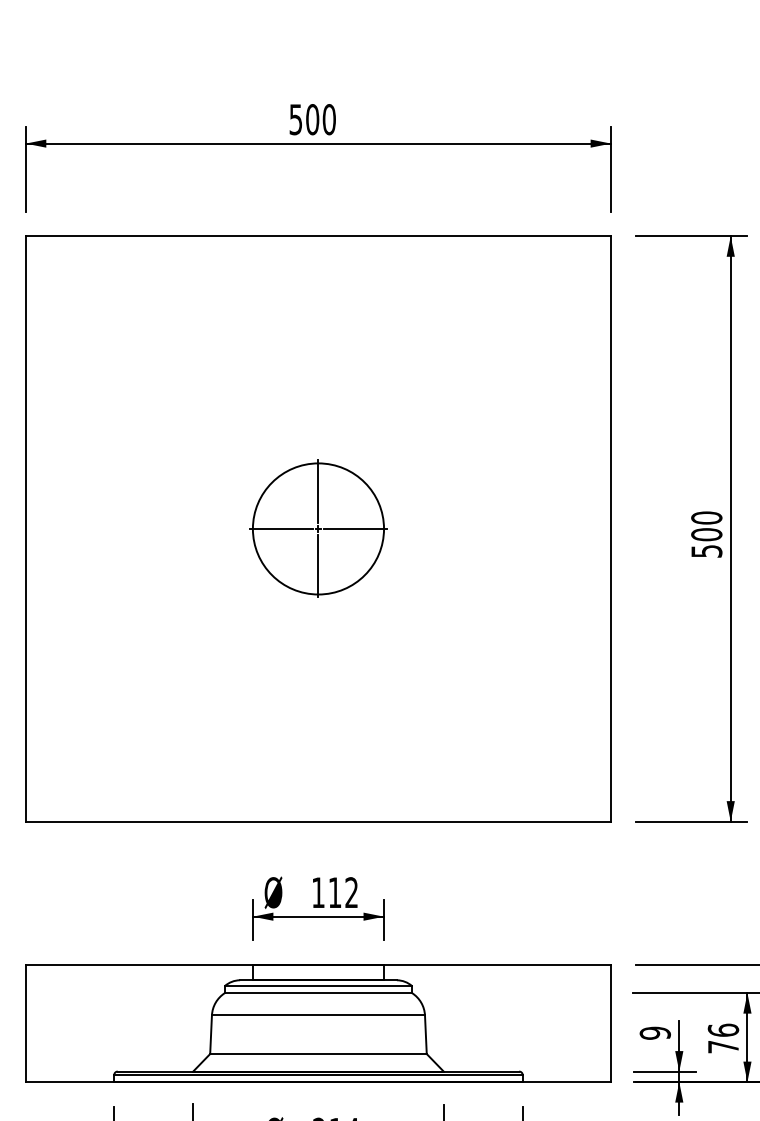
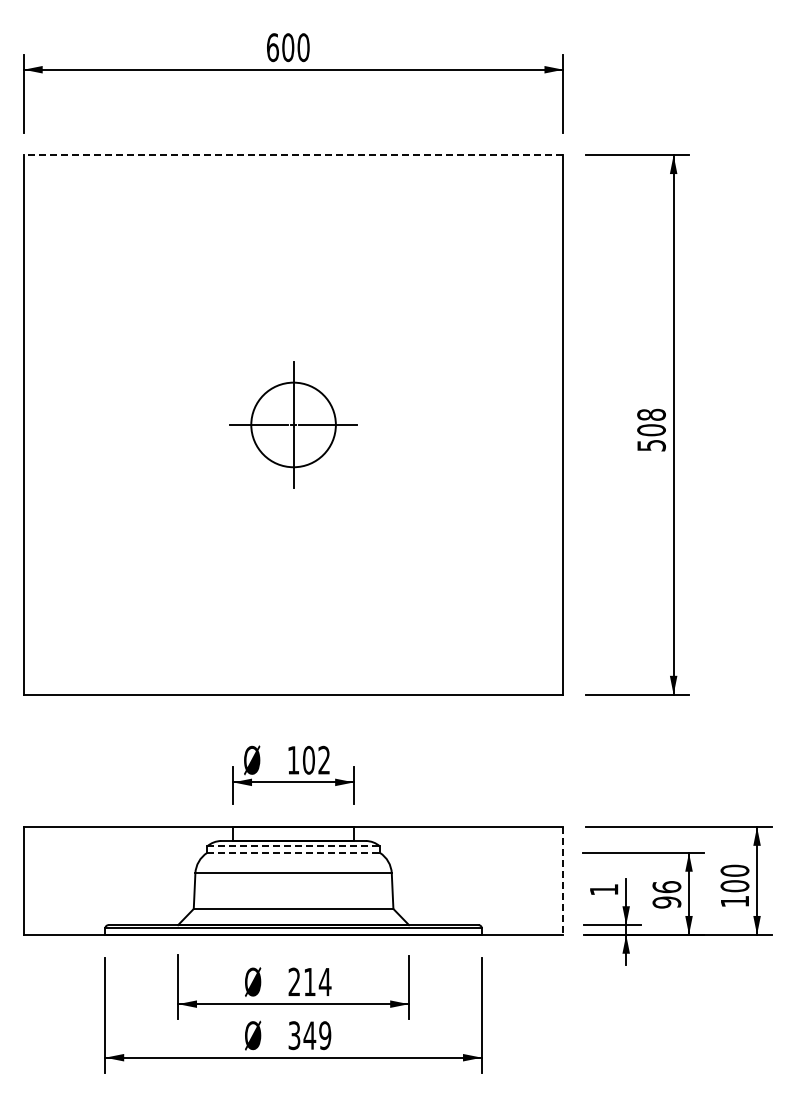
text: (295, 119) -> (272, 47), 500 -> 600
line: (318, 236) -> (293, 155), solid -> dashed
text: (706, 517) -> (651, 414), 500 -> 508
circle: (318, 528) -> (293, 424), size x0.7
text: (334, 892) -> (308, 760), 112 -> 102
line: (319, 986) -> (294, 846), solid -> dashed
line: (319, 992) -> (294, 852), solid -> dashed
line: (611, 1023) -> (563, 880), solid -> dashed
text: (654, 1032) -> (603, 889), 9 -> 1
text: (723, 1047) -> (666, 902), 76 -> 96

